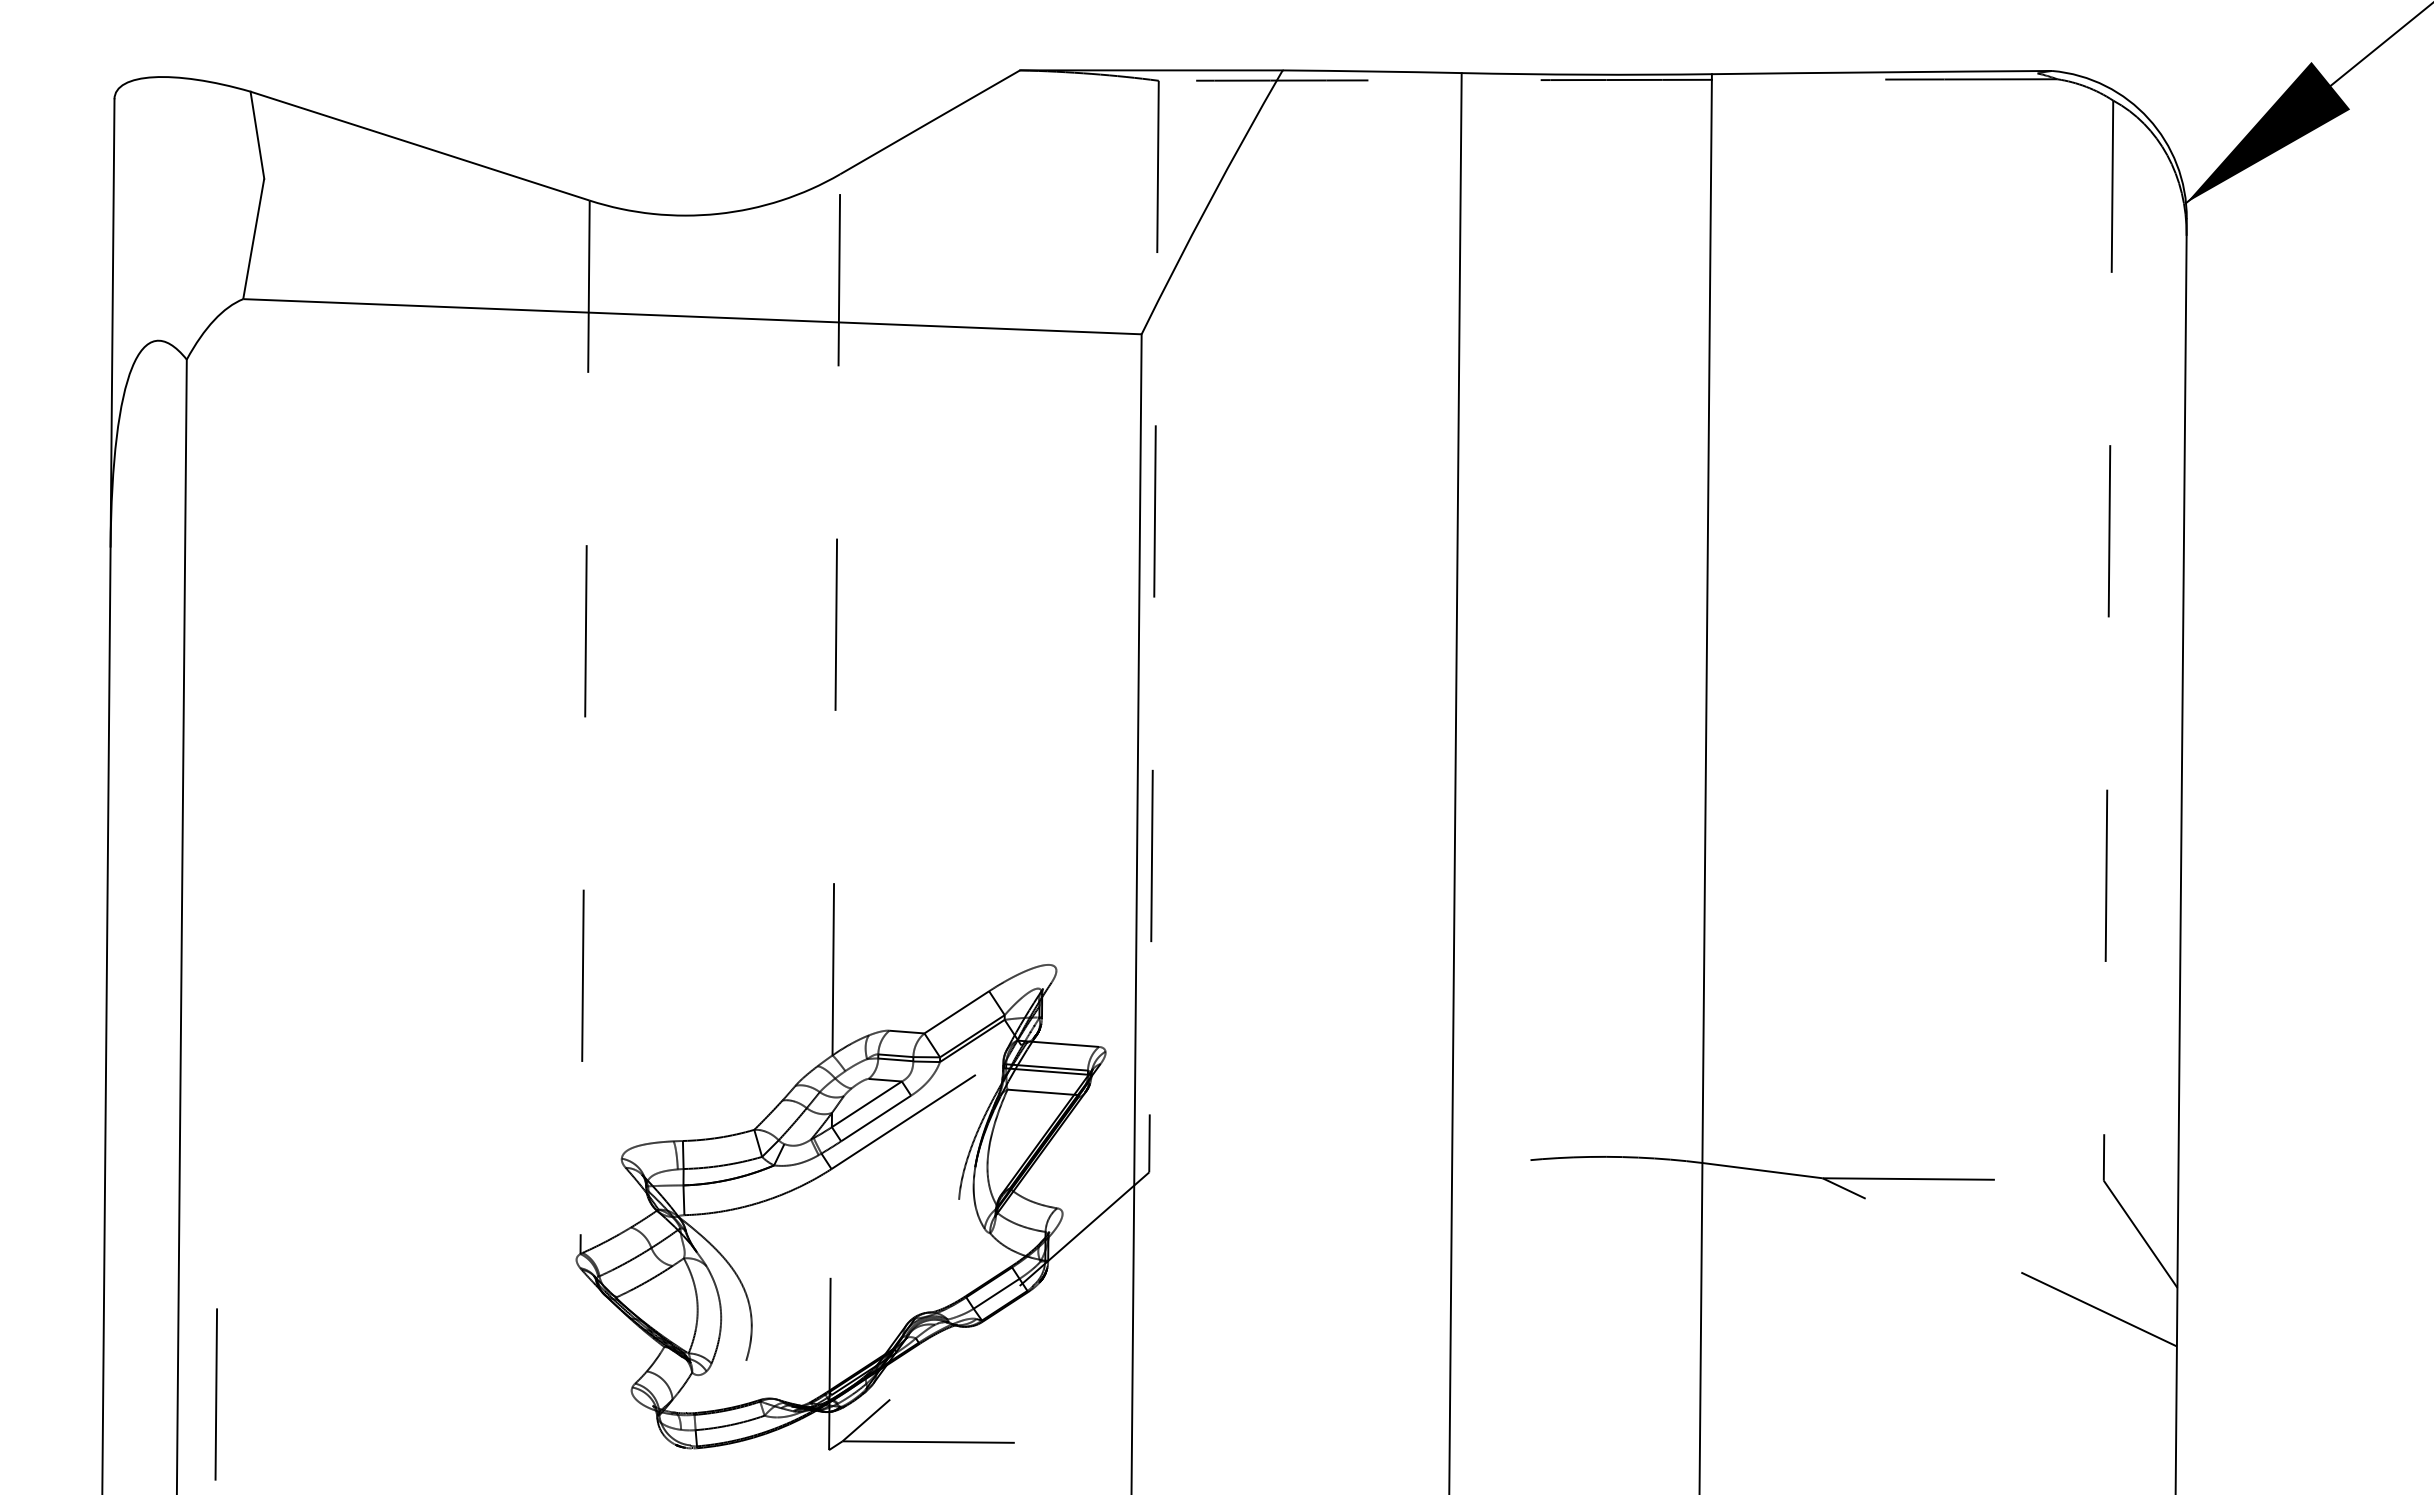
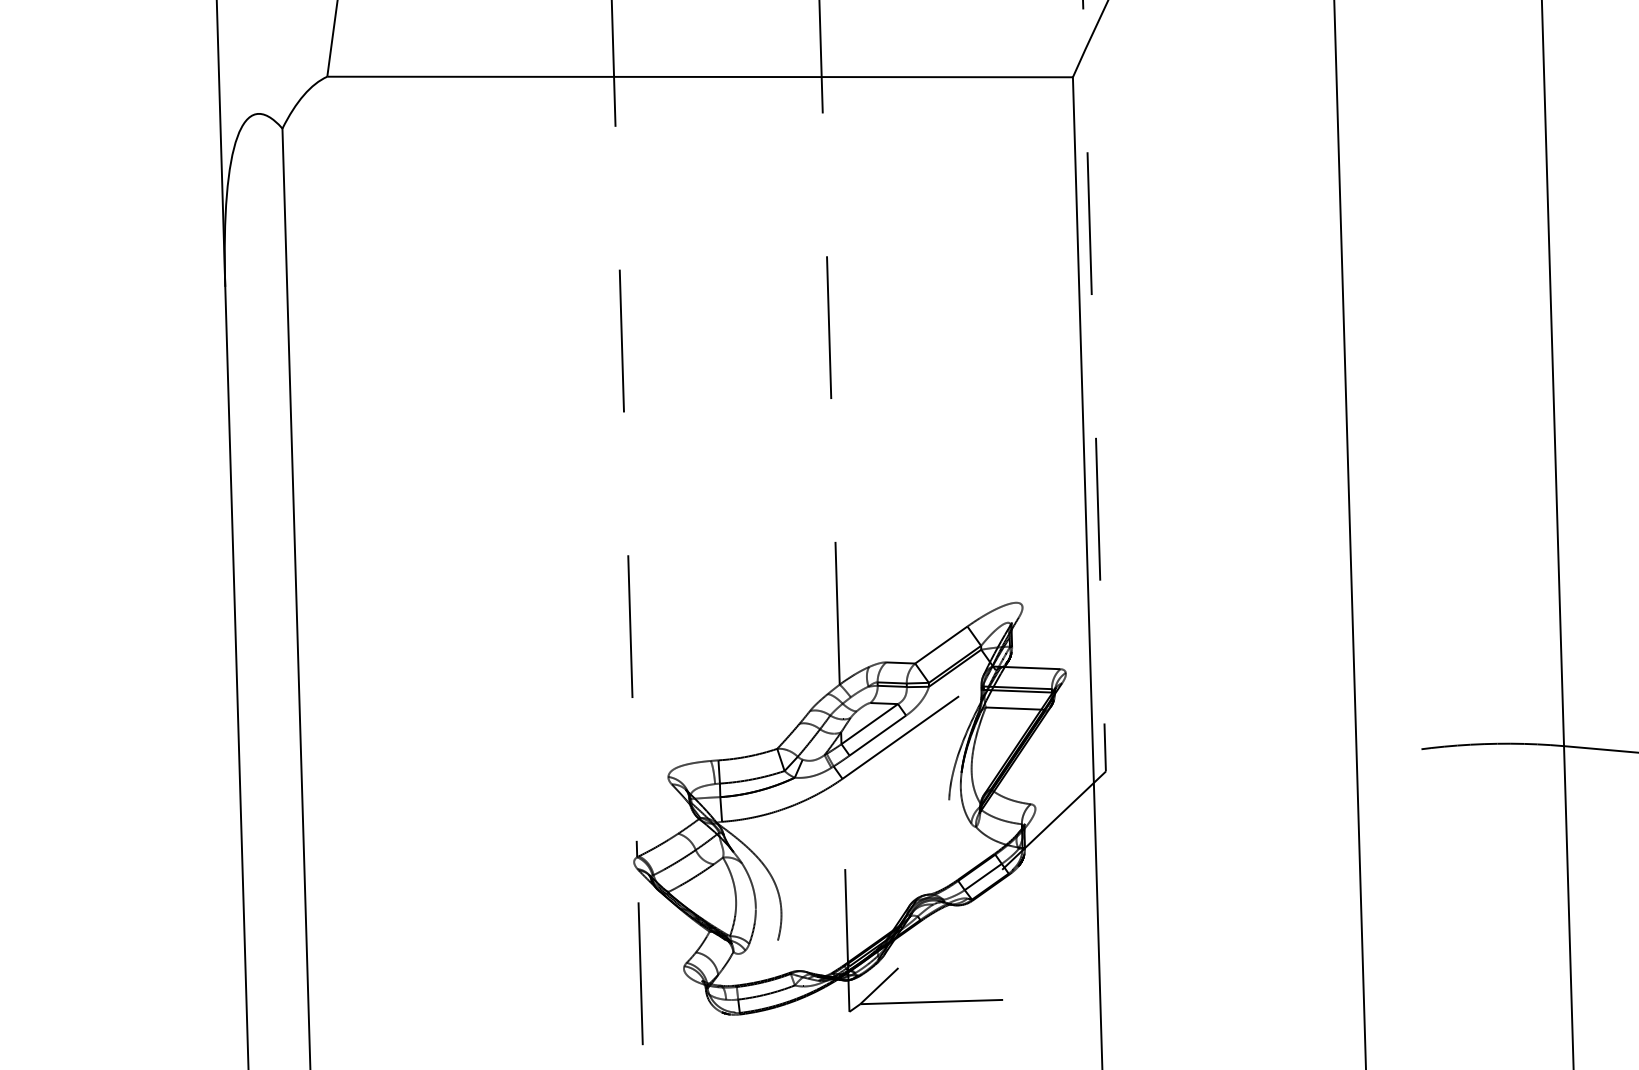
line: (215, 1394) -> (640, 973), moved

